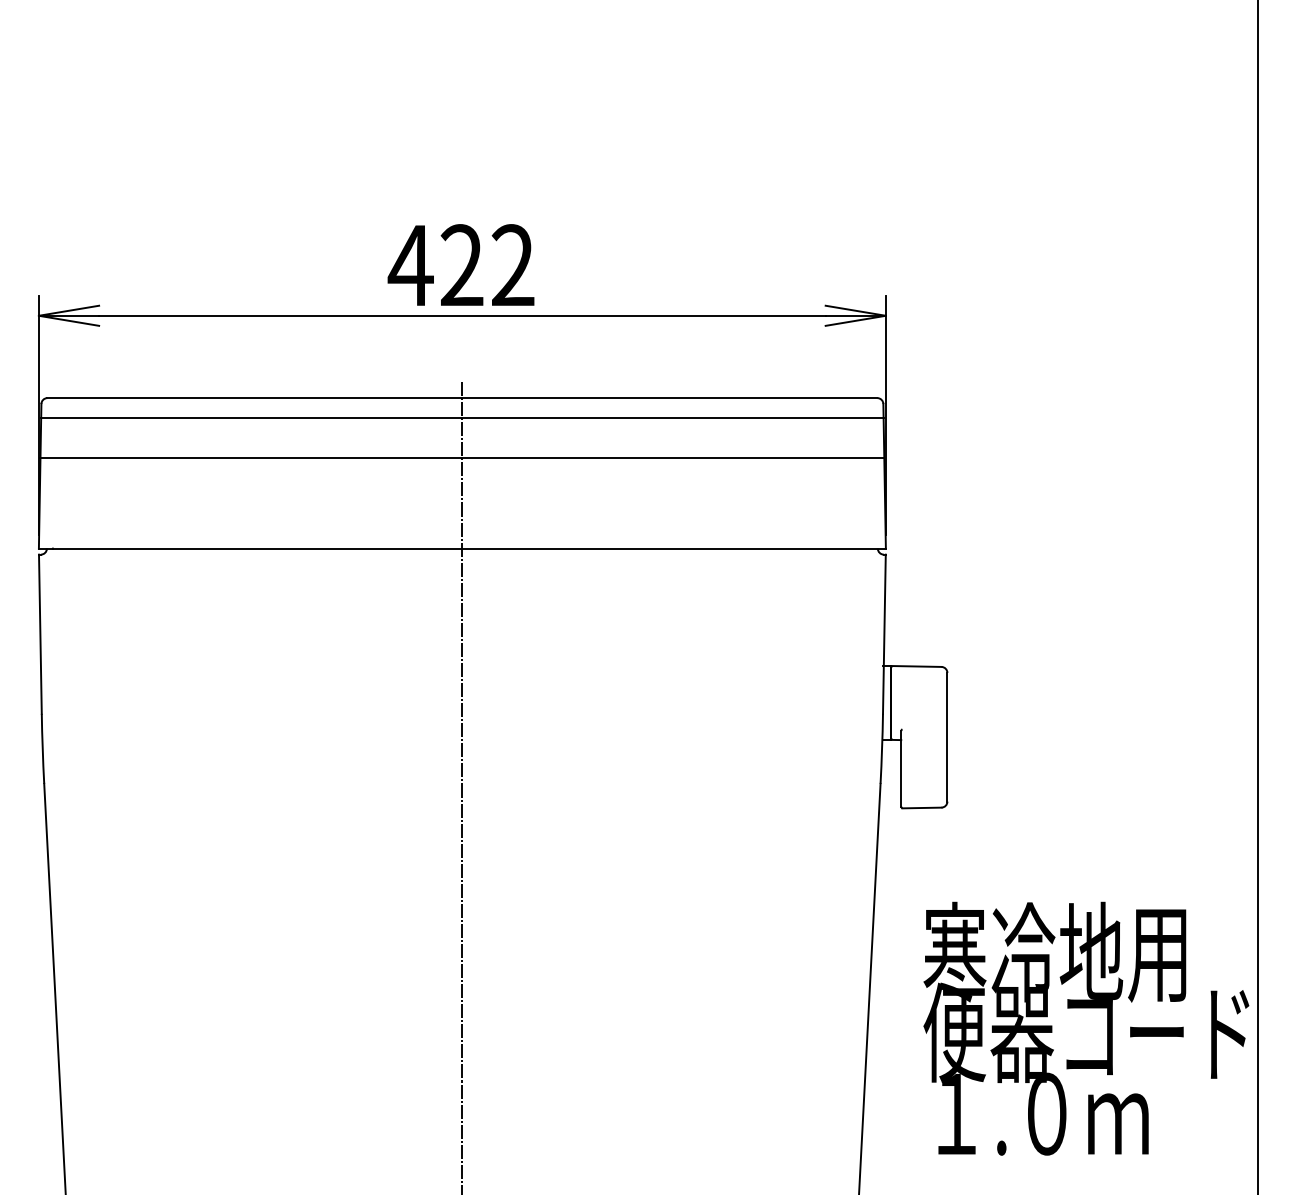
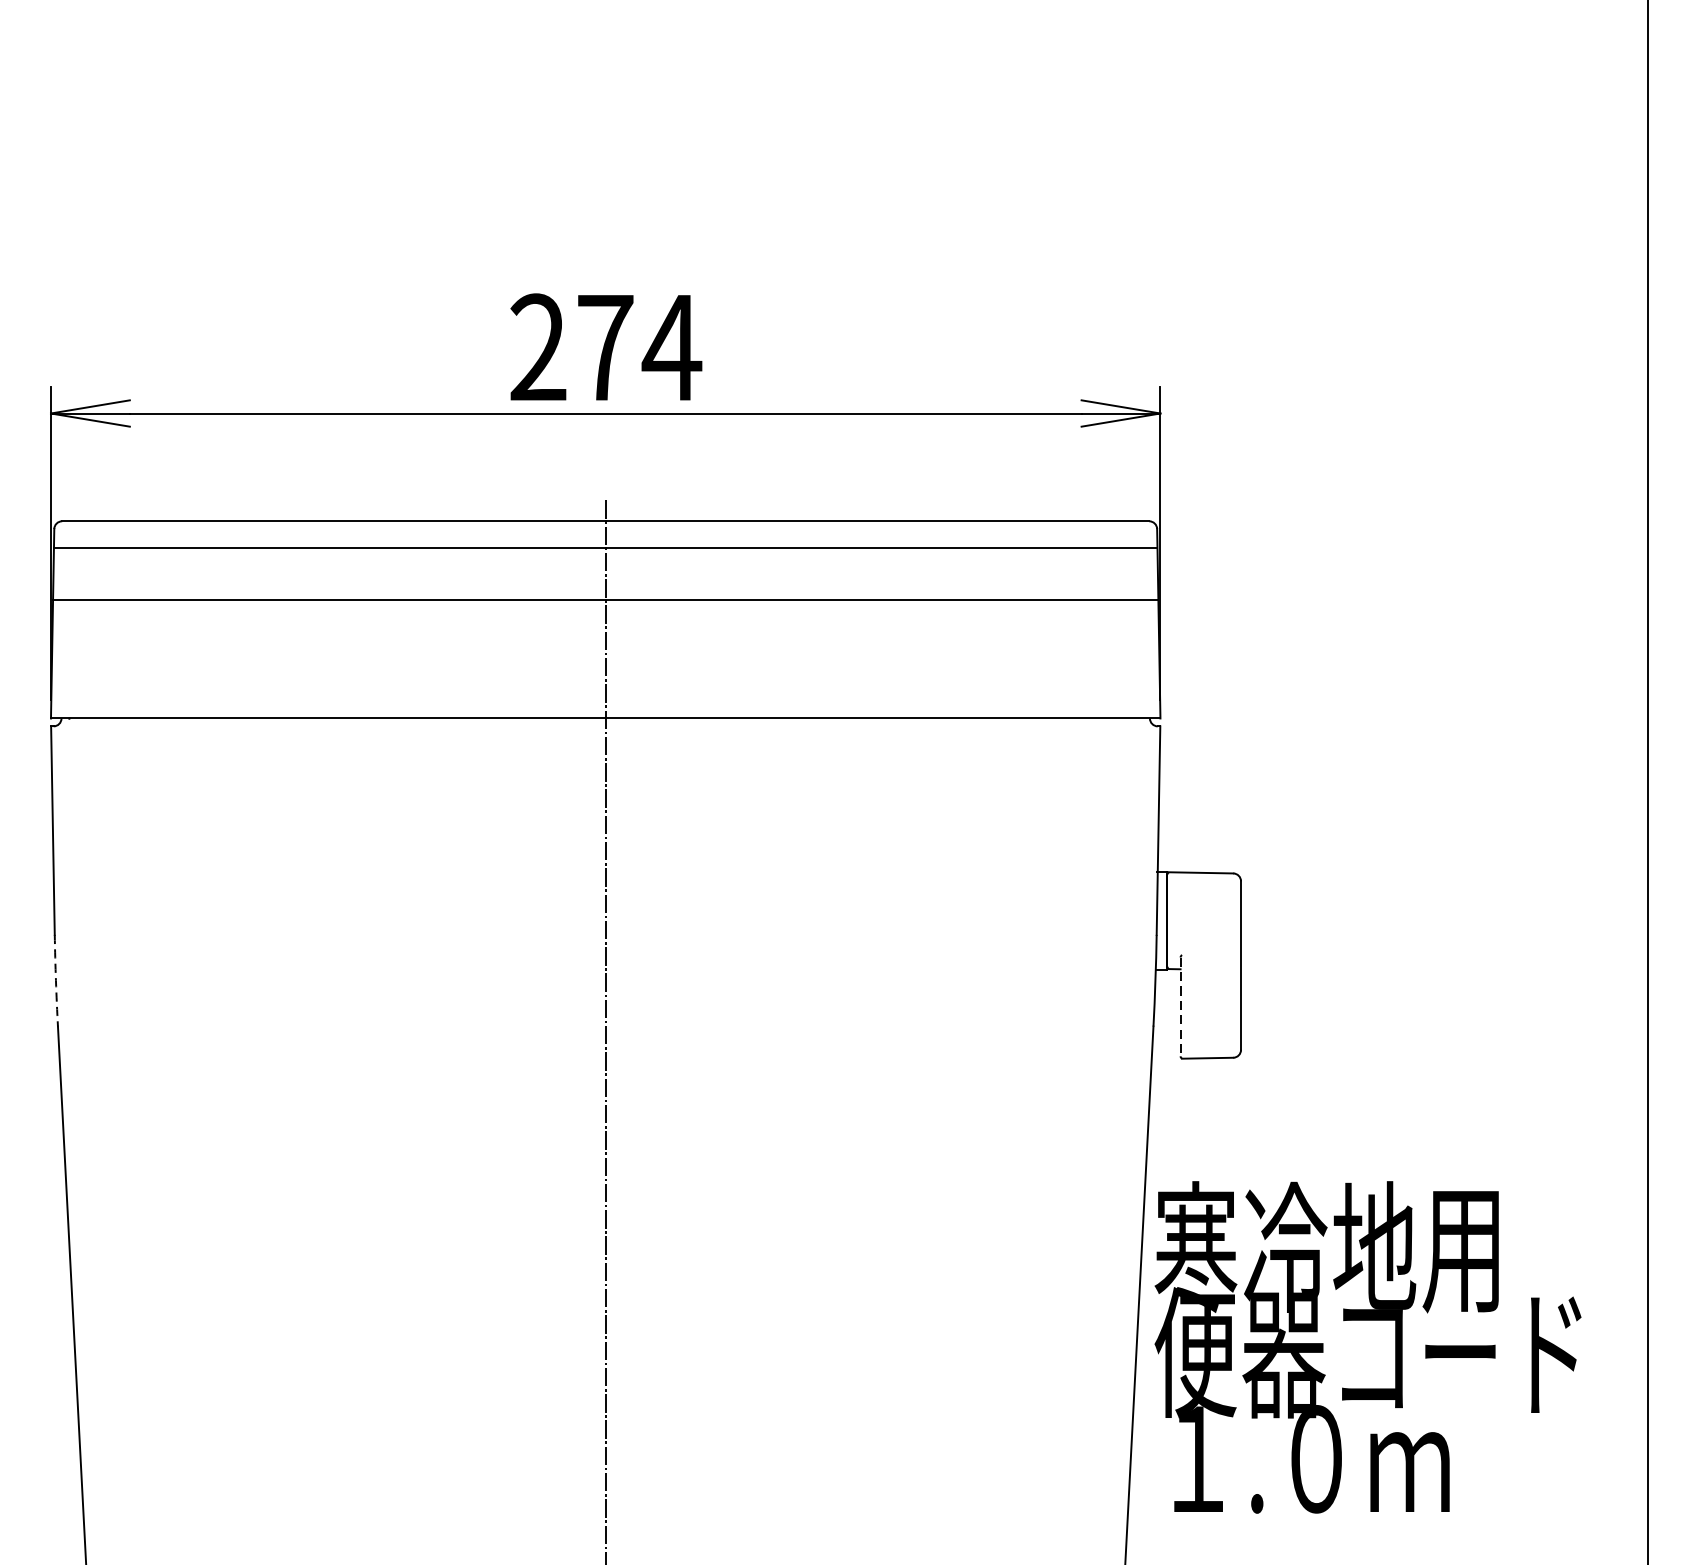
text: (461, 264) -> (604, 346), 422 -> 274
arc: (42, 748) -> (55, 980), solid -> dashed
line: (901, 768) -> (1180, 1006), solid -> dashed
text: (1086, 1028) -> (1368, 1347), moved

